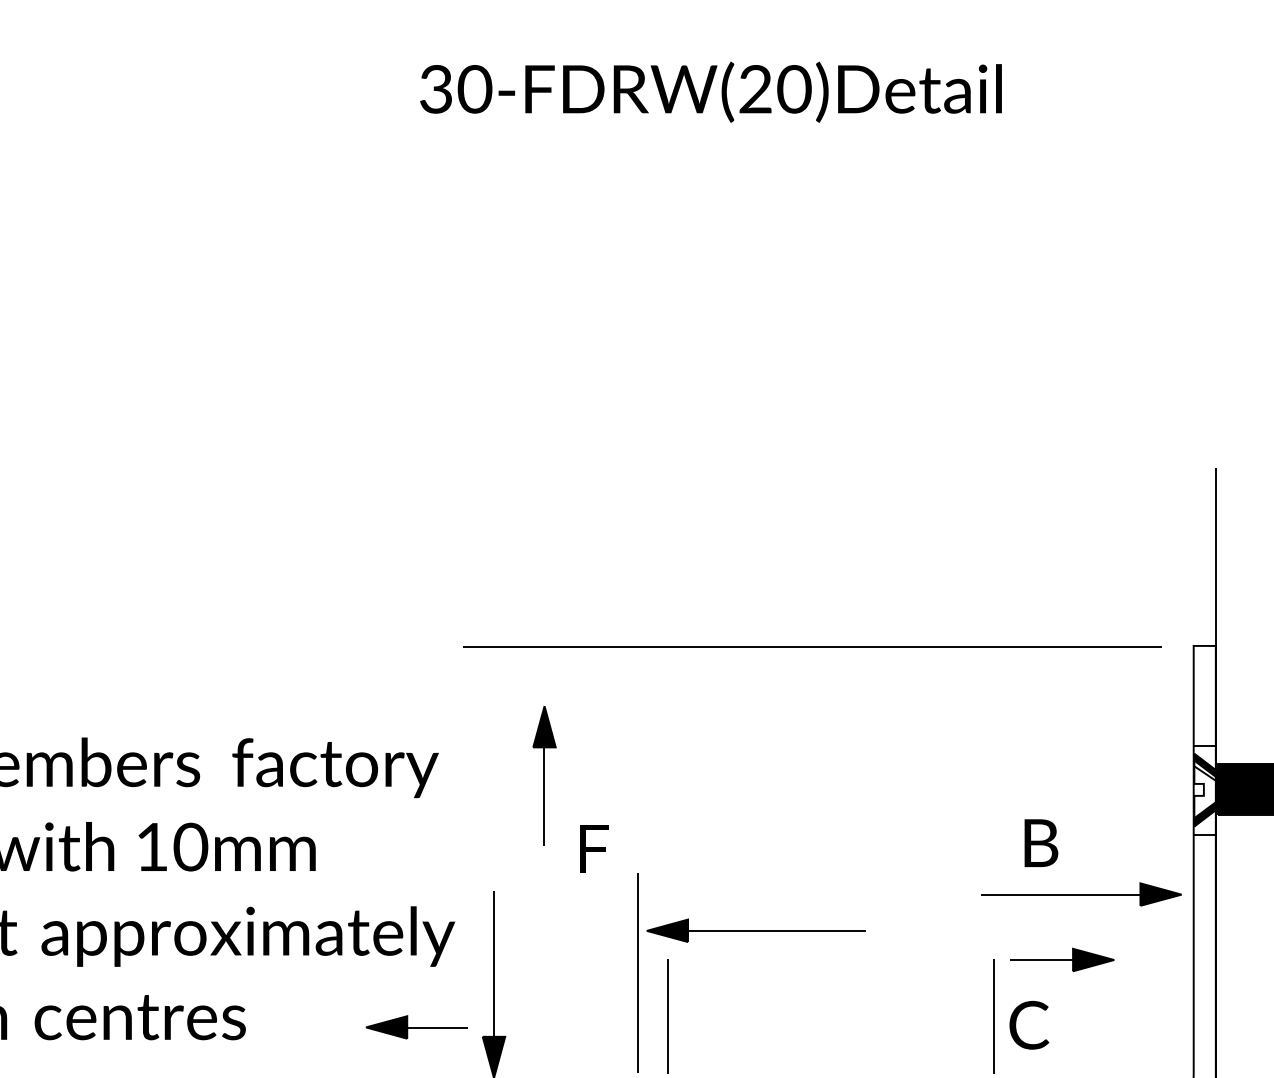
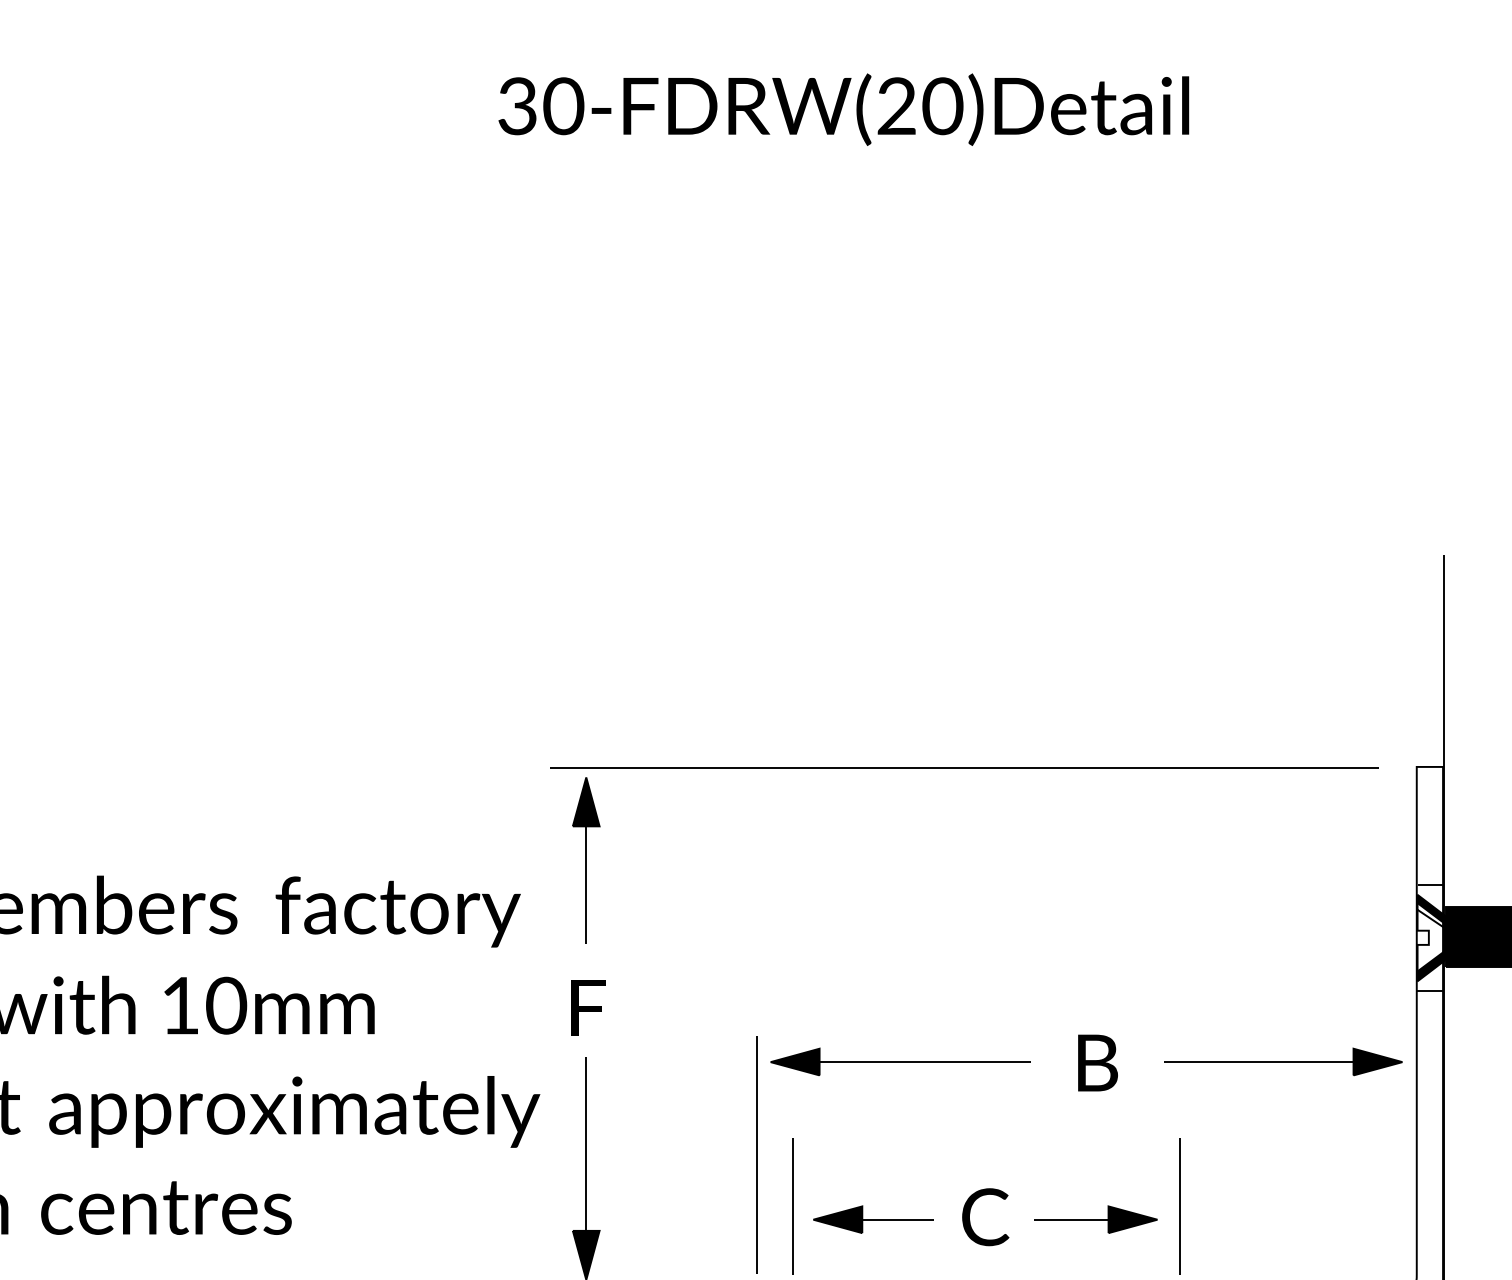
part: (544, 776) -> (586, 860), moved
text: (1040, 842) -> (1097, 1062), moved
text: (594, 848) -> (588, 1007), moved
part: (756, 930) -> (900, 1061), moved
part: (1062, 959) -> (1095, 1219), moved
text: (1029, 1025) -> (985, 1217), moved
part: (416, 1027) -> (873, 1219), moved

